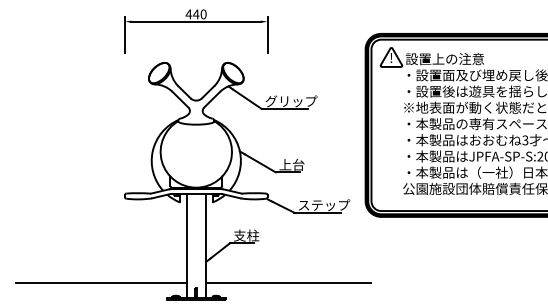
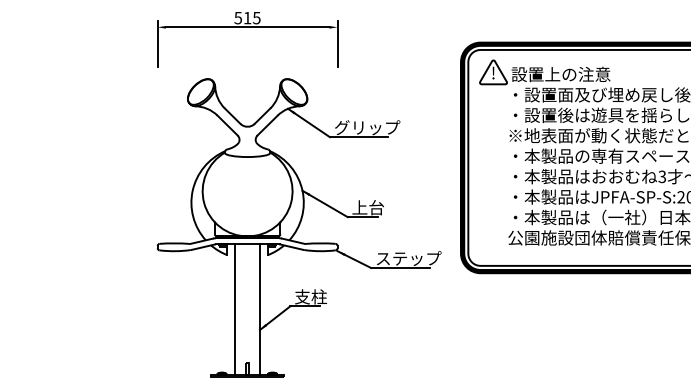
text: (195, 14) -> (246, 18), 440 -> 515
line: (101, 283) -> (128, 357), removed
line: (288, 283) -> (363, 357), removed

